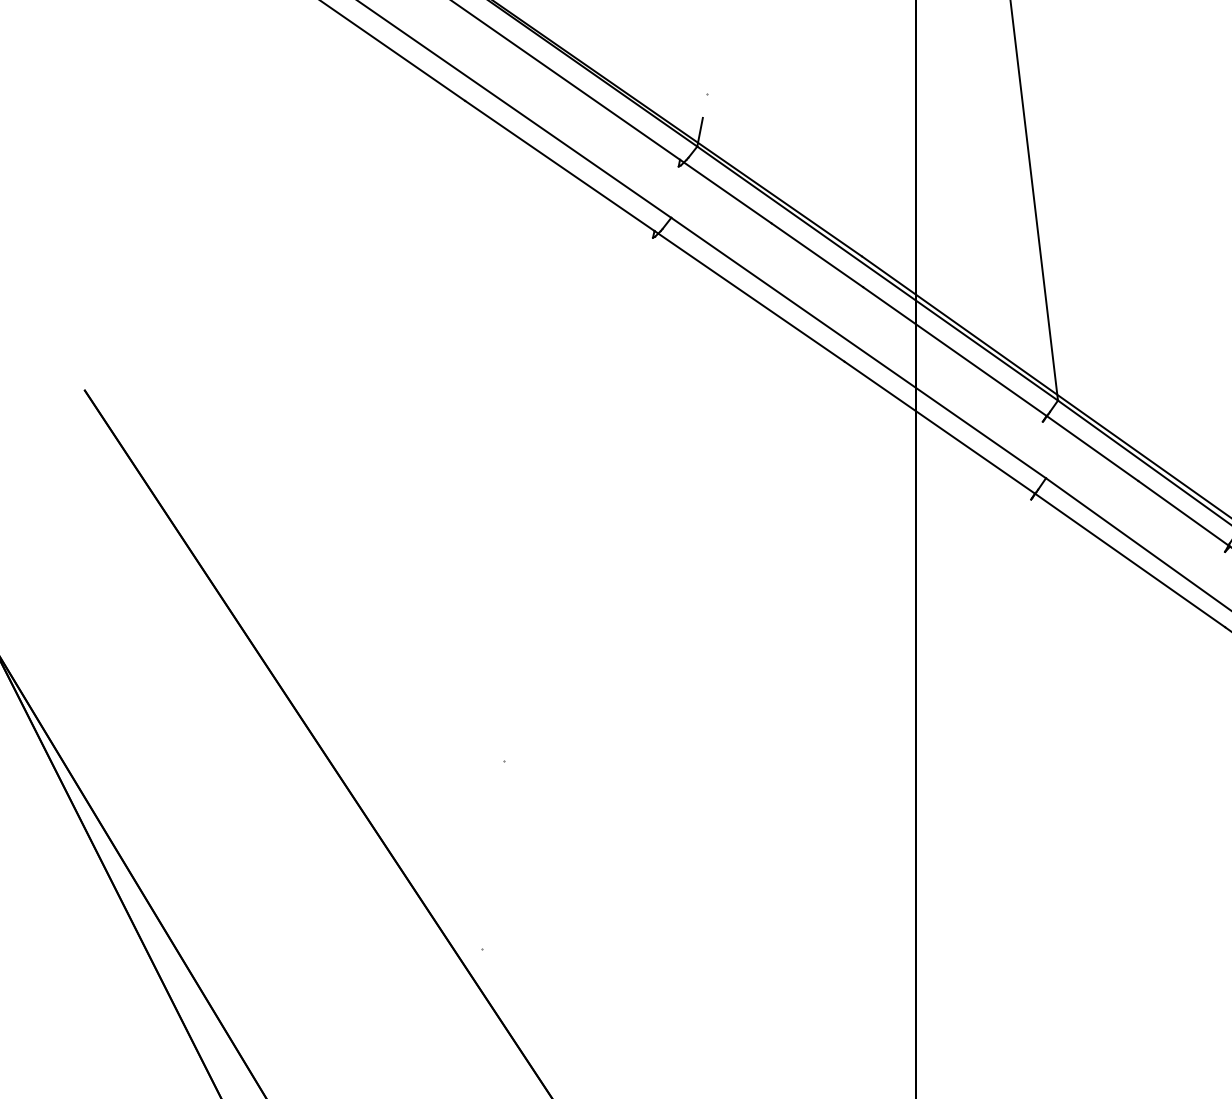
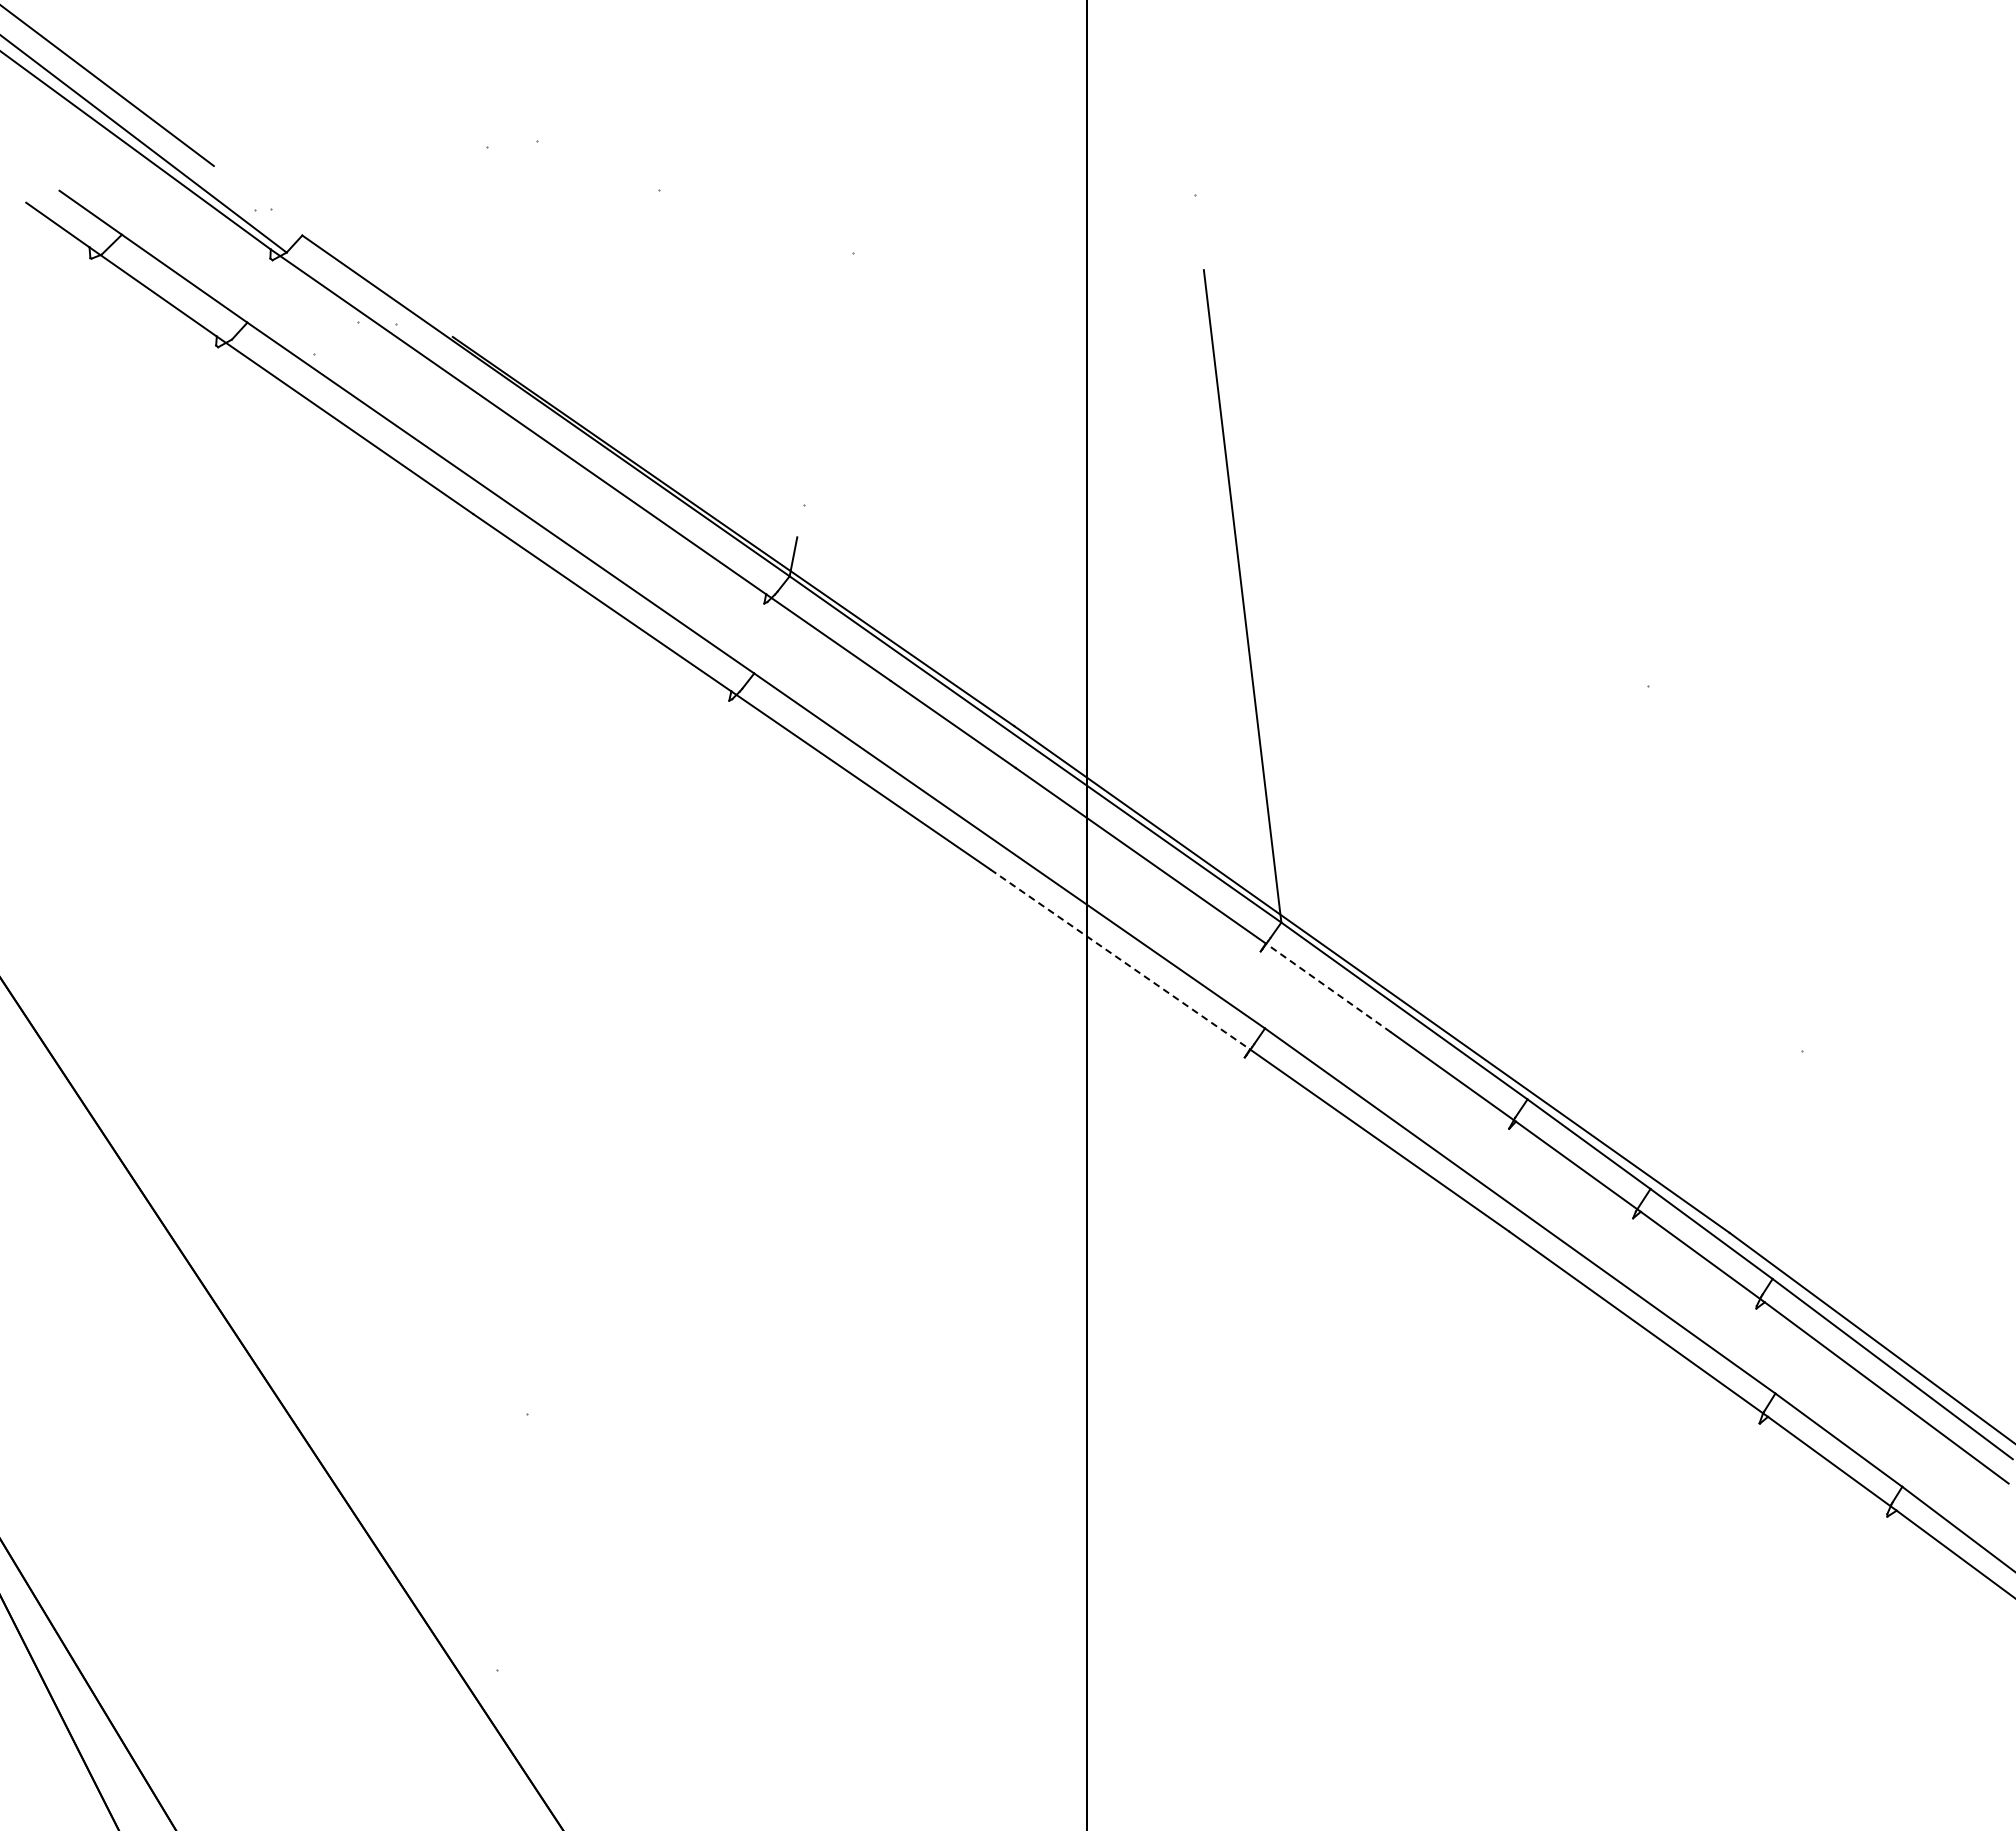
line: (939, 427) -> (1120, 959), solid -> dashed
line: (1092, 448) -> (1328, 987), solid -> dashed

